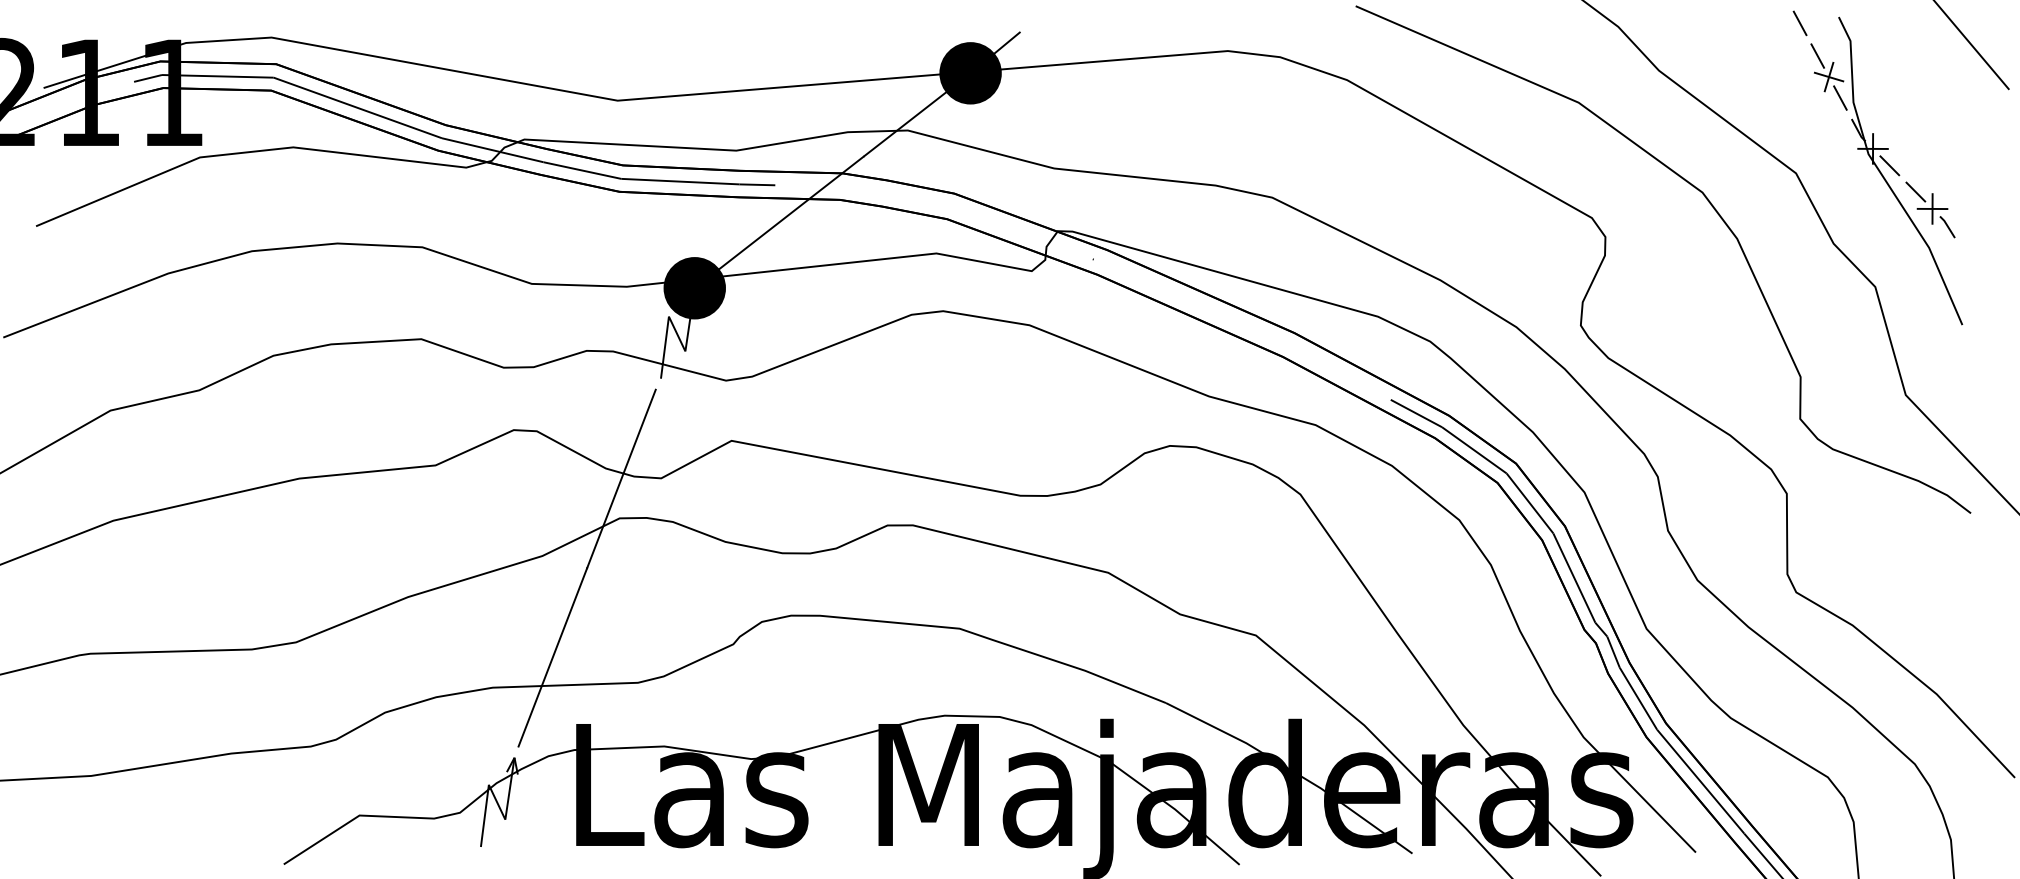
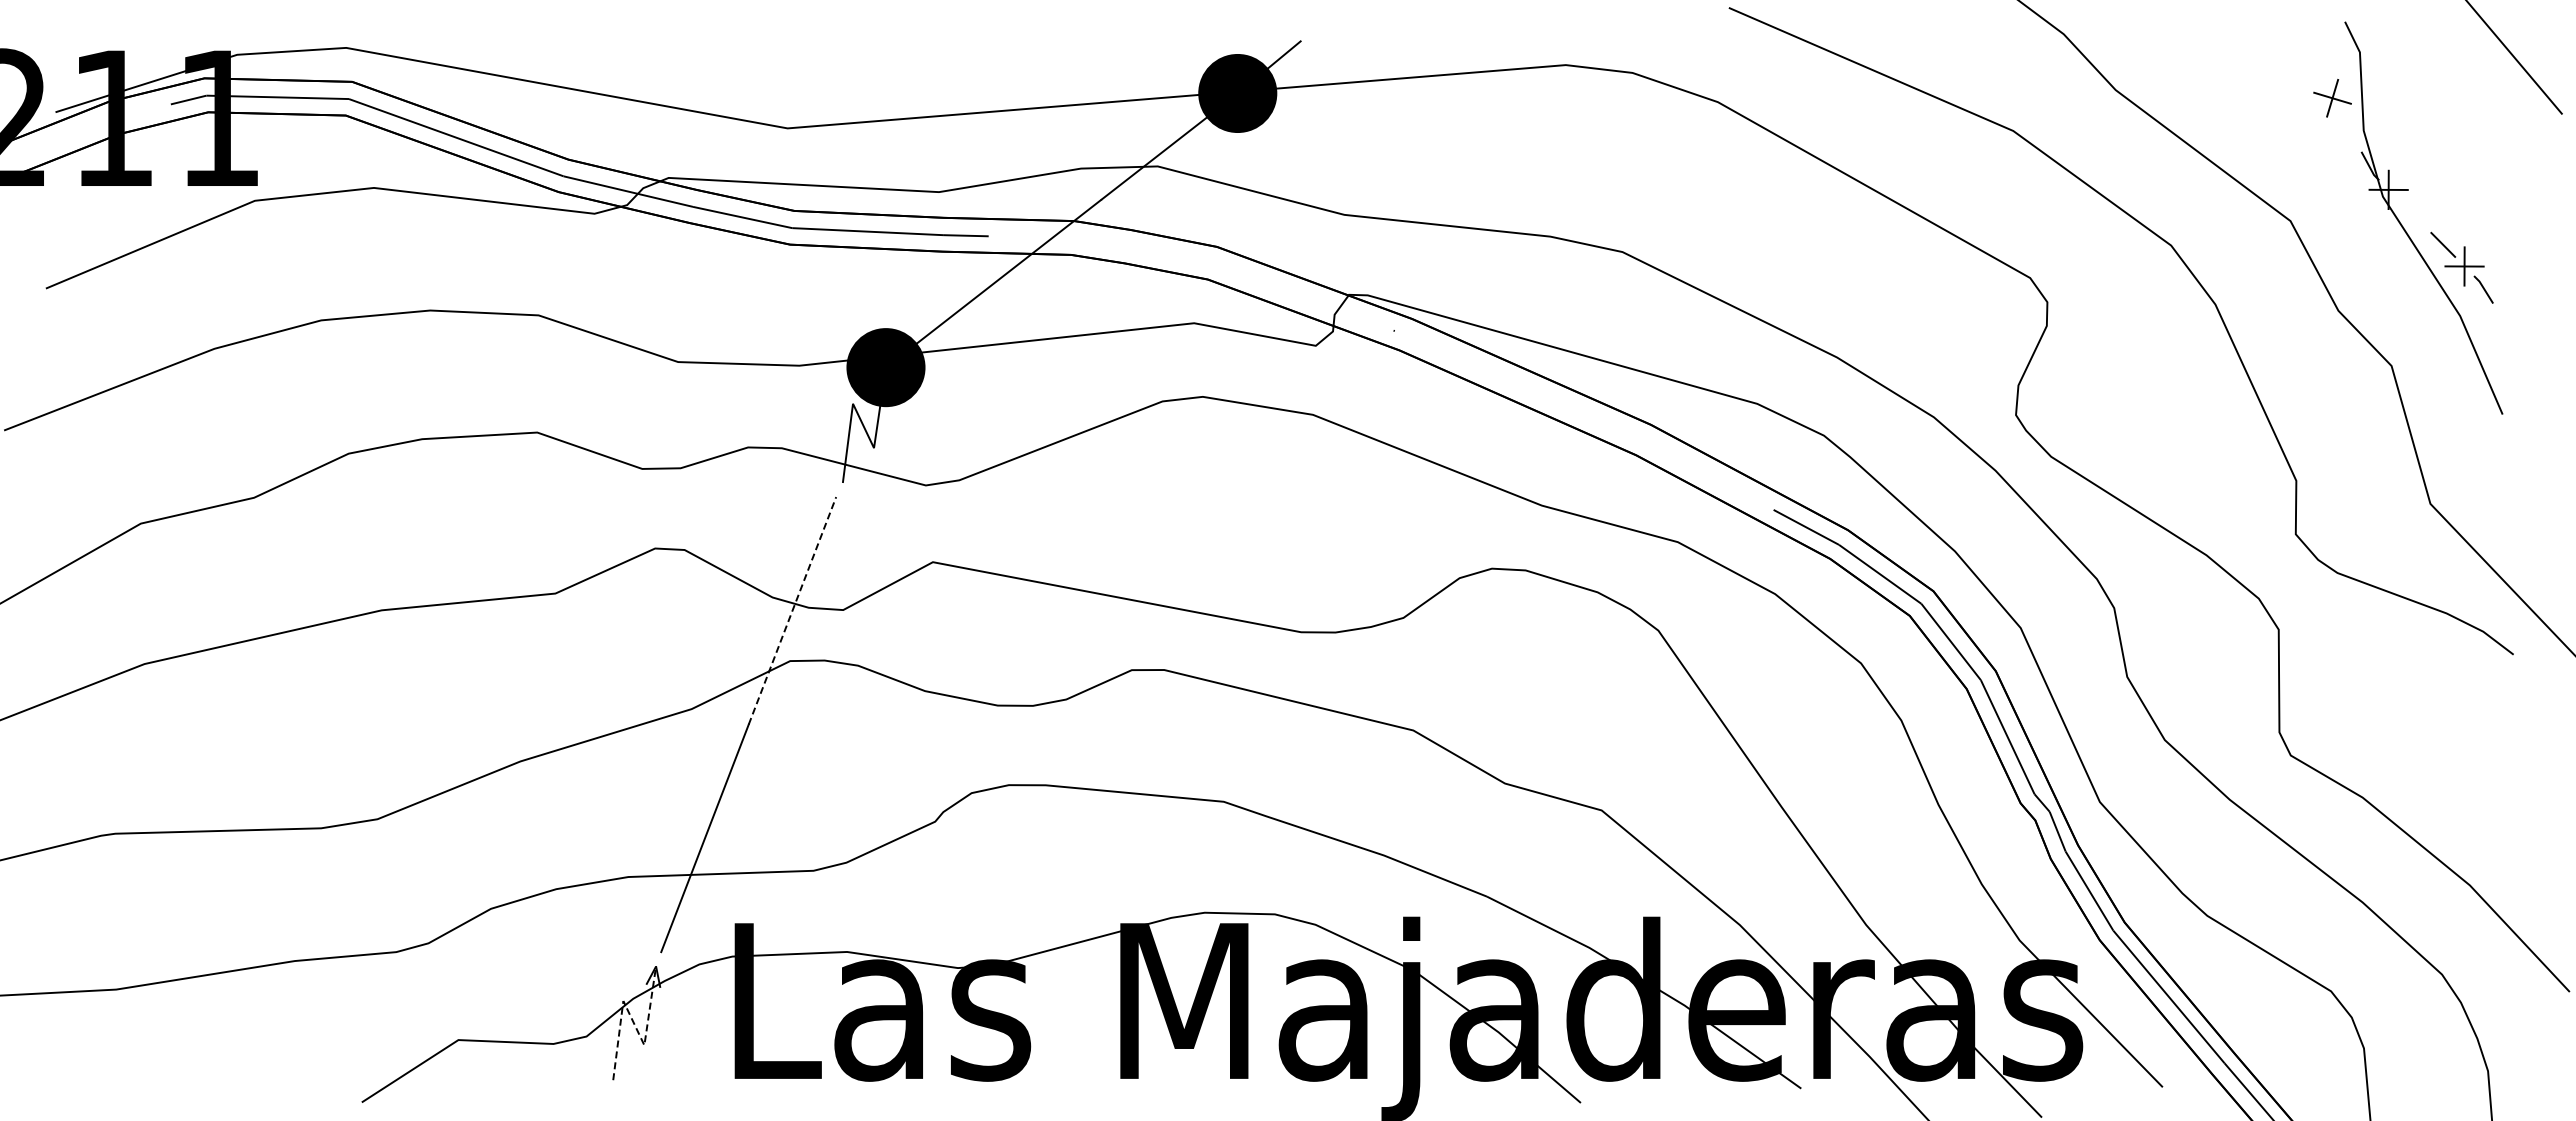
line: (1799, 23) -> (2295, 29), removed
line: (1818, 56) -> (2318, 71), removed
line: (1840, 97) -> (2347, 124), removed
line: (1889, 165) -> (2409, 211), removed
line: (621, 478) -> (792, 610), solid -> dashed
line: (496, 802) -> (633, 1023), solid -> dashed

